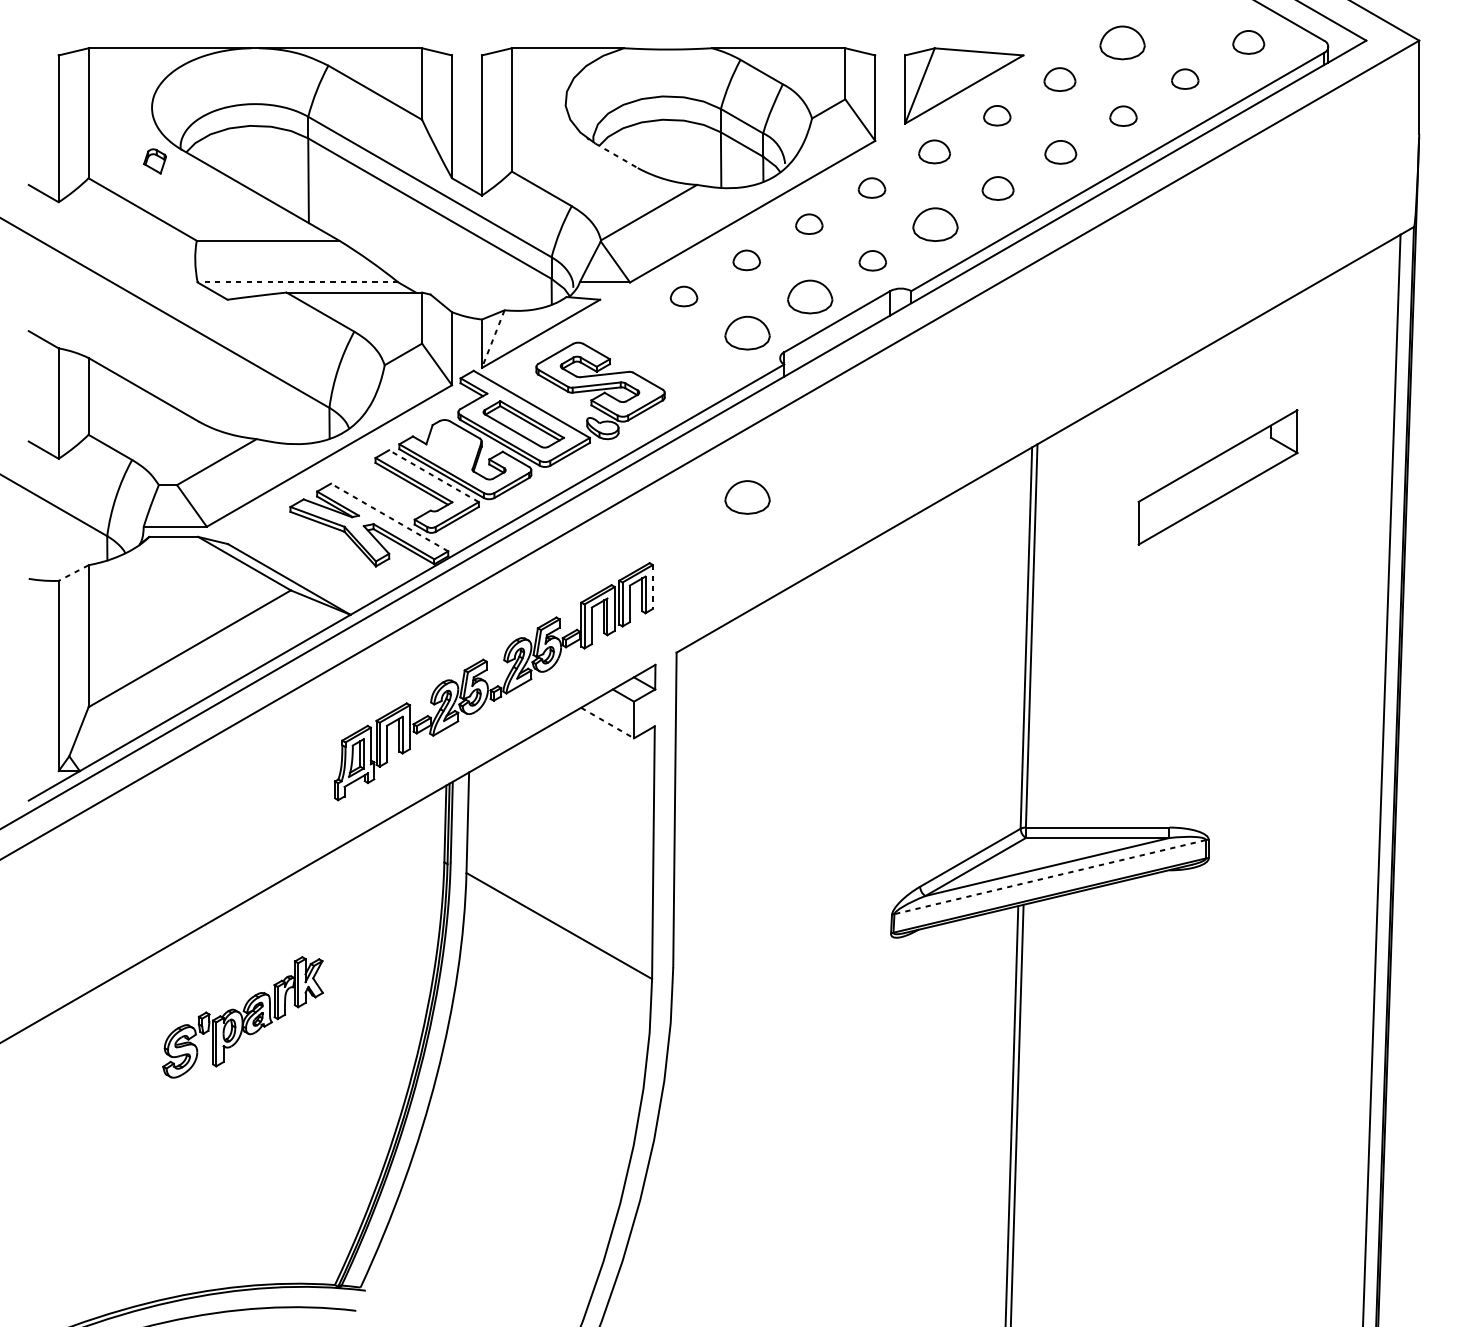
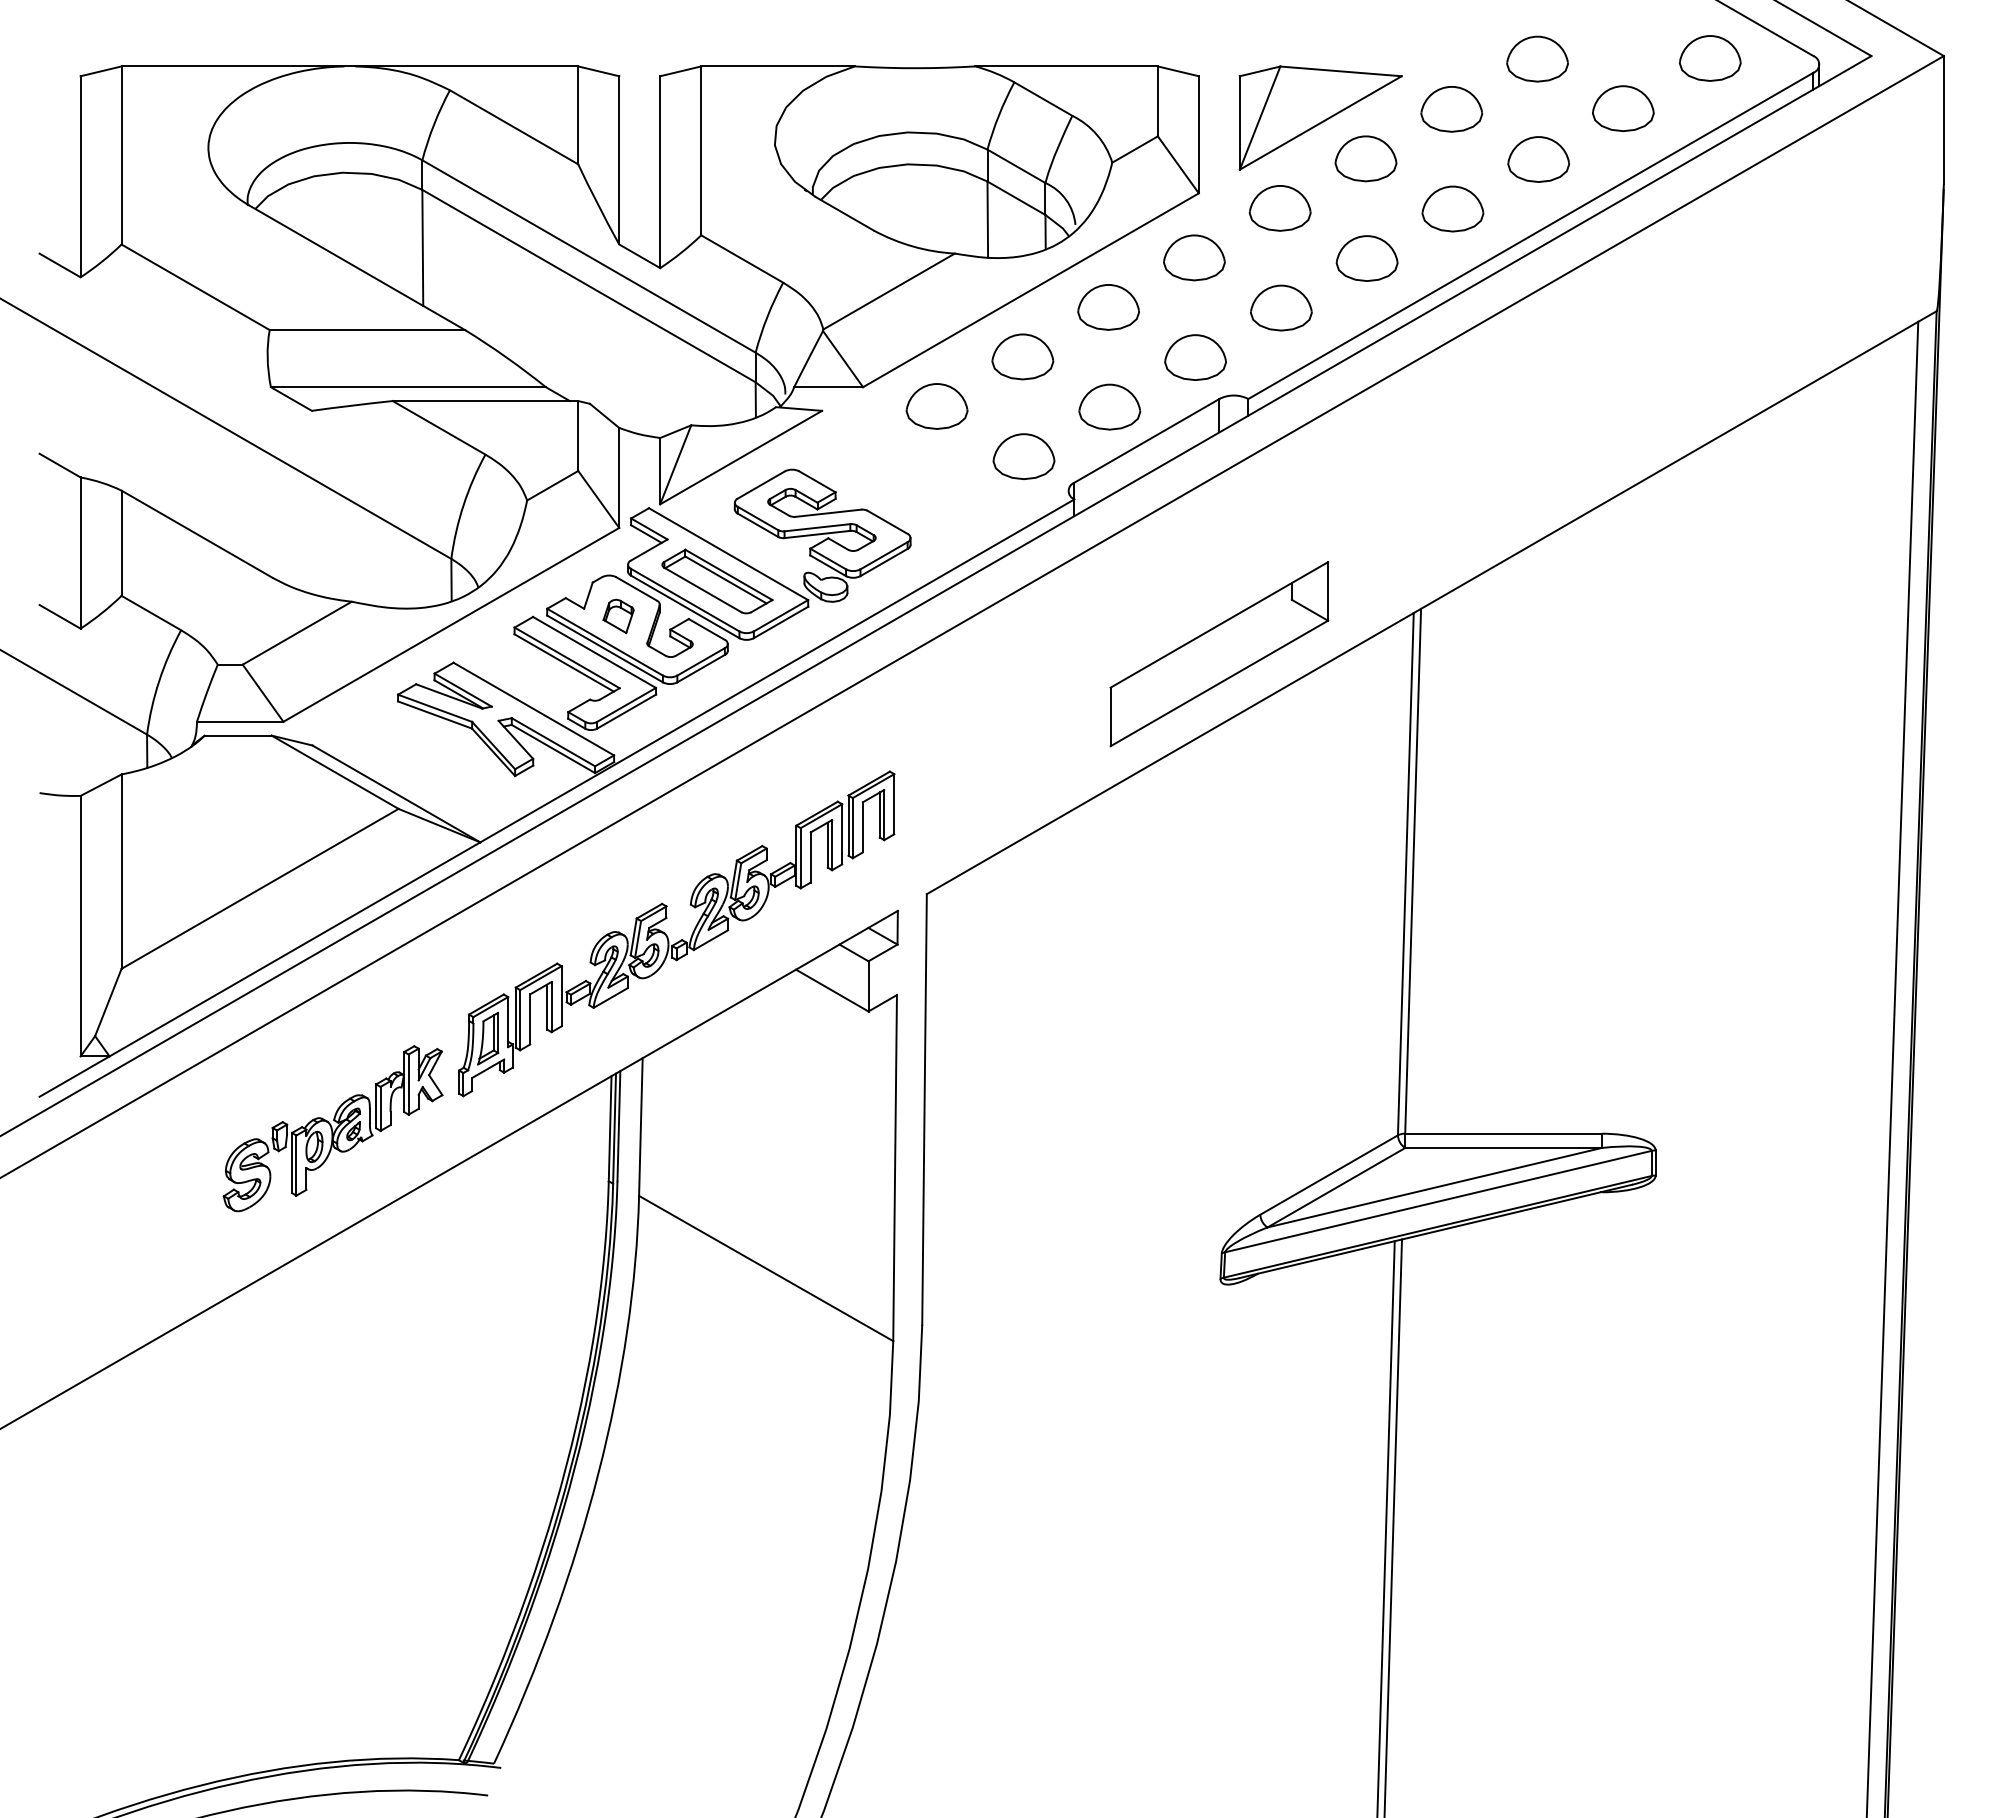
part: (1248, 42) -> (1710, 58), size x1.43
part: (1185, 78) -> (1623, 108), size x1.67
part: (1059, 79) -> (1451, 109), size x1.43
part: (996, 115) -> (1365, 158), size x1.67
part: (1123, 116) -> (1538, 159), size x1.67
part: (934, 151) -> (1279, 208), size x1.43
part: (1060, 151) -> (1452, 208), size x1.43
line: (617, 156) -> (845, 214), dashed -> solid
part: (155, 161) -> (618, 616), moved
part: (872, 187) -> (1194, 257), size x1.67
part: (997, 188) -> (1366, 258), size x1.43
part: (809, 224) -> (1108, 307), size x1.67
part: (746, 260) -> (1022, 356), size x1.67
part: (872, 260) -> (1195, 357), size x1.67
line: (297, 282) -> (407, 387), dashed -> solid
part: (683, 296) -> (936, 406), size x1.67
line: (493, 339) -> (675, 465), dashed -> solid
line: (433, 476) -> (594, 652), dashed -> solid
part: (1218, 477) -> (1219, 654), moved
part: (747, 497) -> (1023, 681), removed
line: (389, 517) -> (533, 709), dashed -> solid
line: (73, 573) -> (100, 785), dashed -> solid
line: (653, 587) -> (894, 804), dashed -> solid
line: (607, 723) -> (832, 990), dashed -> solid
line: (1049, 877) -> (1437, 1201), dashed -> solid
part: (242, 1017) -> (332, 1128), moved

